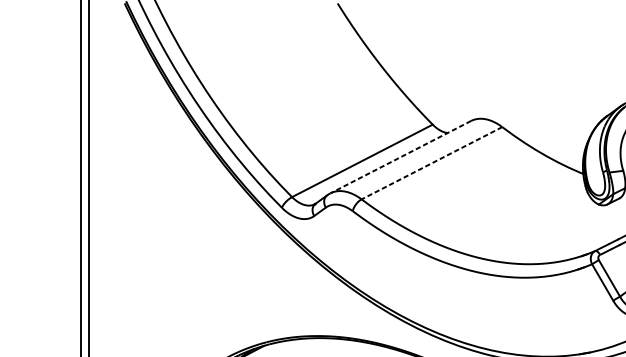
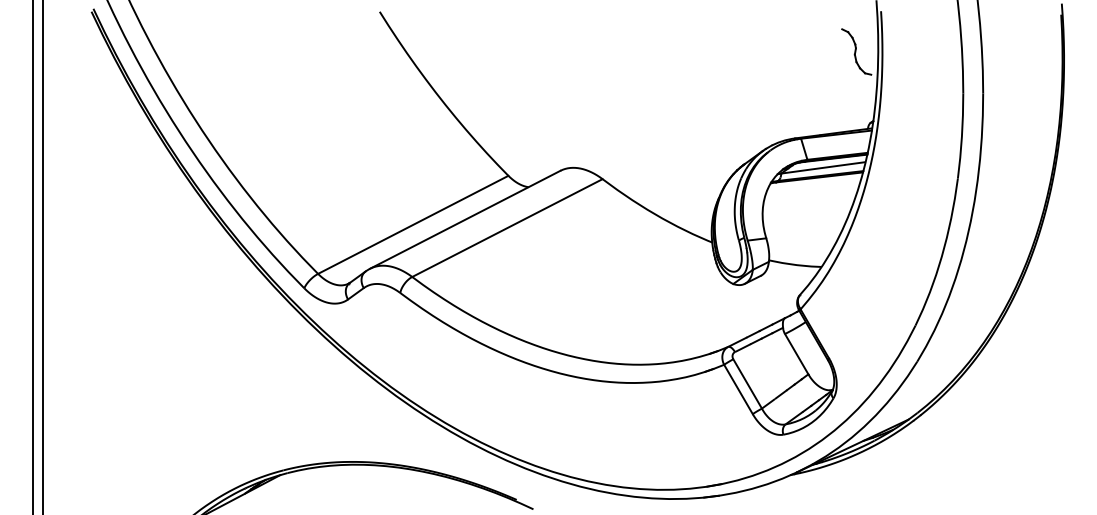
line: (401, 156) -> (465, 219), dashed -> solid
line: (431, 163) -> (506, 228), dashed -> solid

